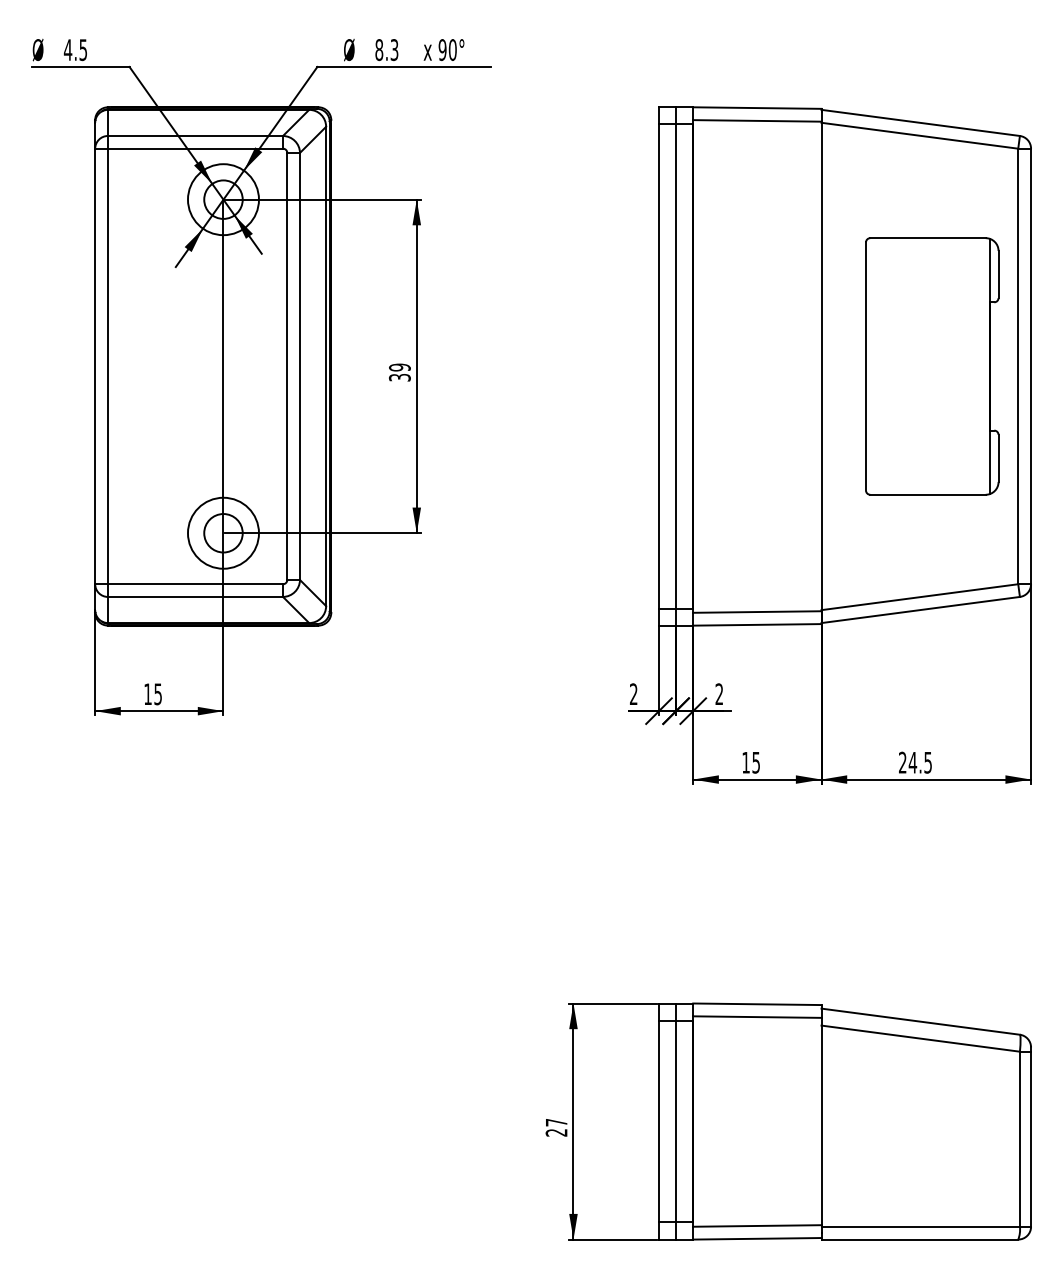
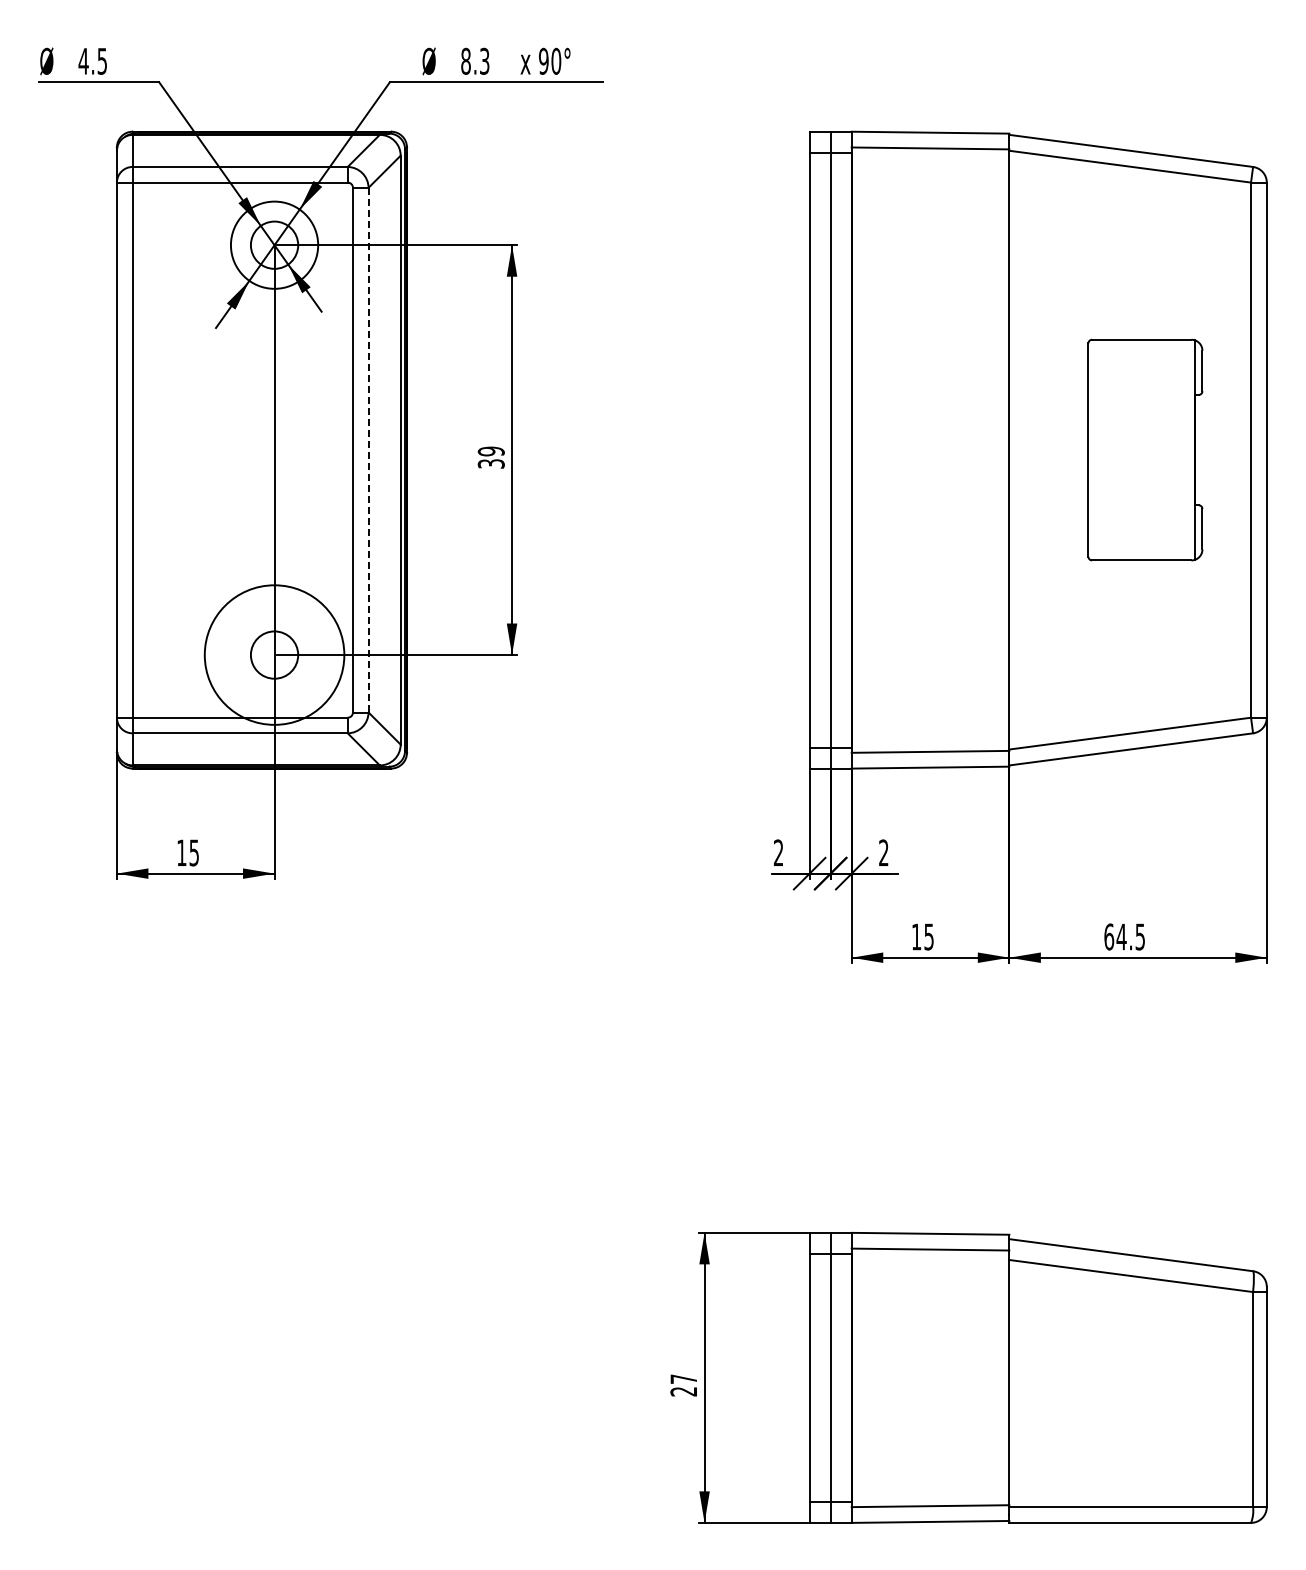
part: (932, 365) -> (1145, 449), size x0.7
line: (299, 366) -> (368, 450), solid -> dashed
circle: (223, 532) -> (274, 654), size x1.6
text: (903, 762) -> (1109, 936), 24.5 -> 64.5

